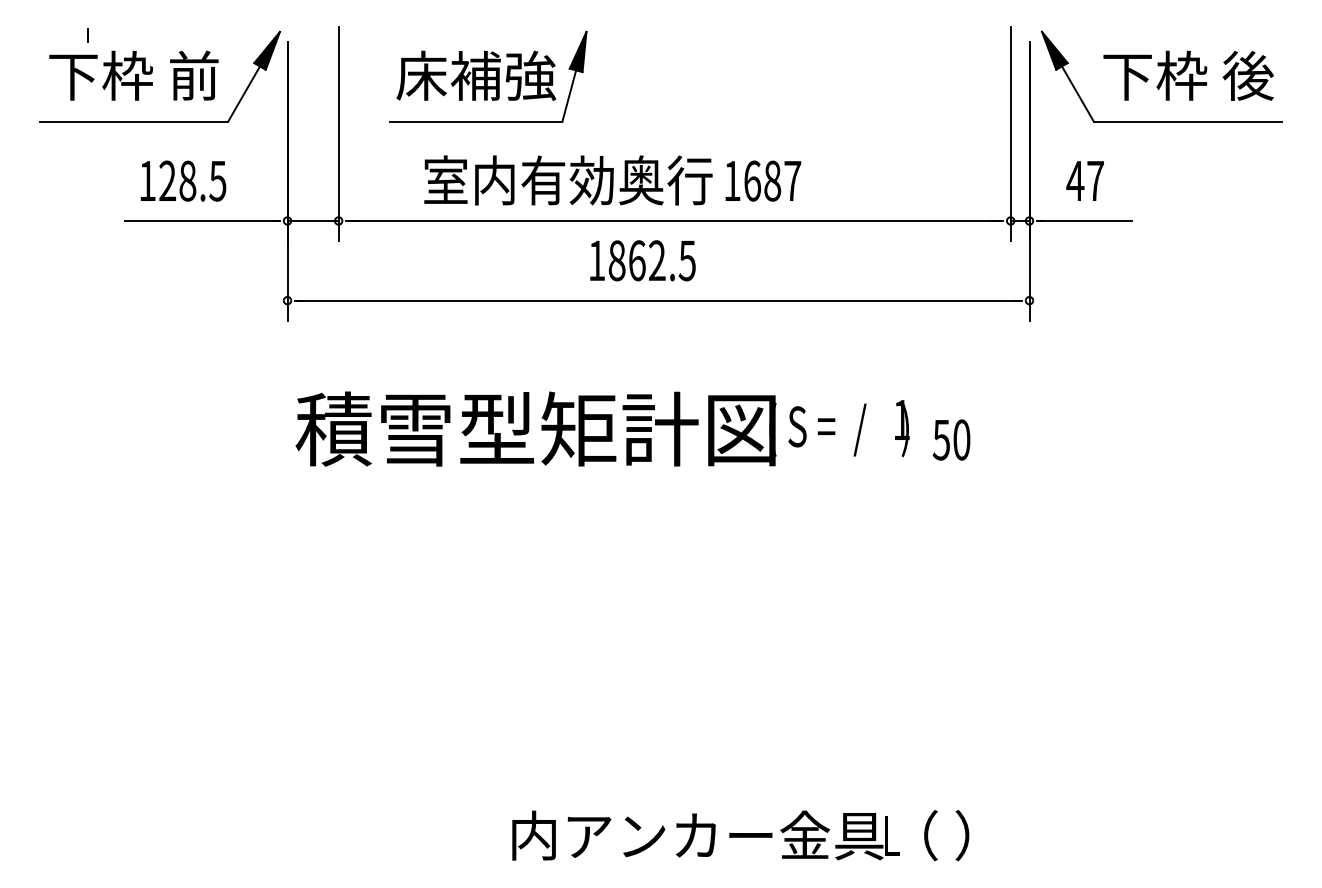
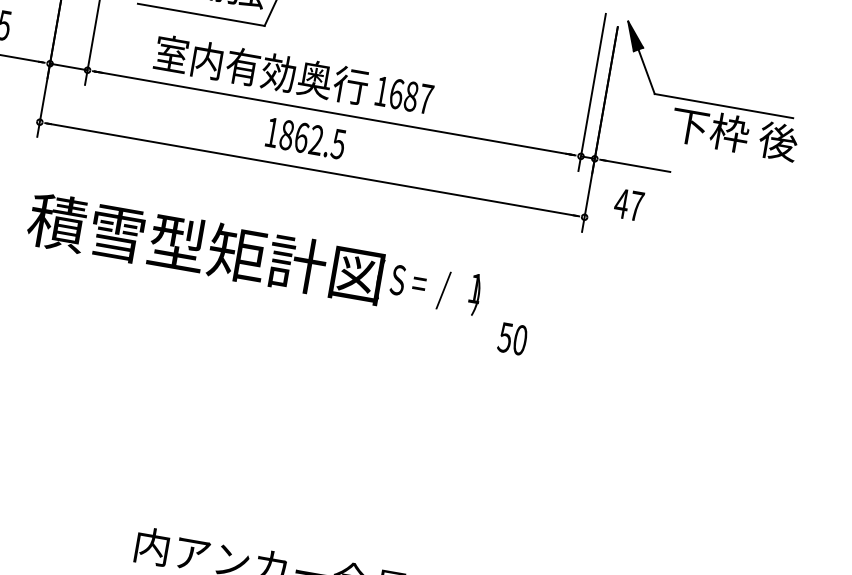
text: (1188, 75) -> (734, 133), moved
text: (1084, 180) -> (628, 204), moved
text: (951, 439) -> (512, 338), moved

